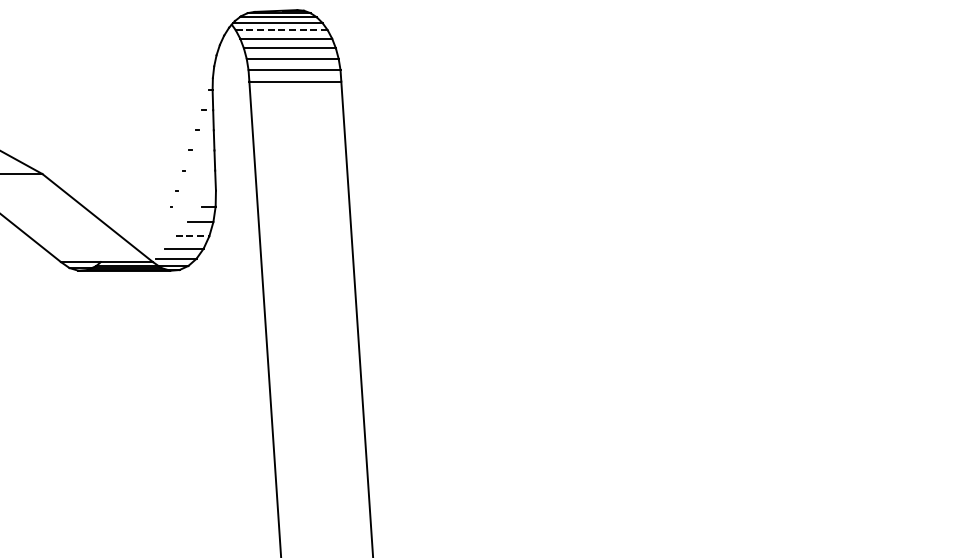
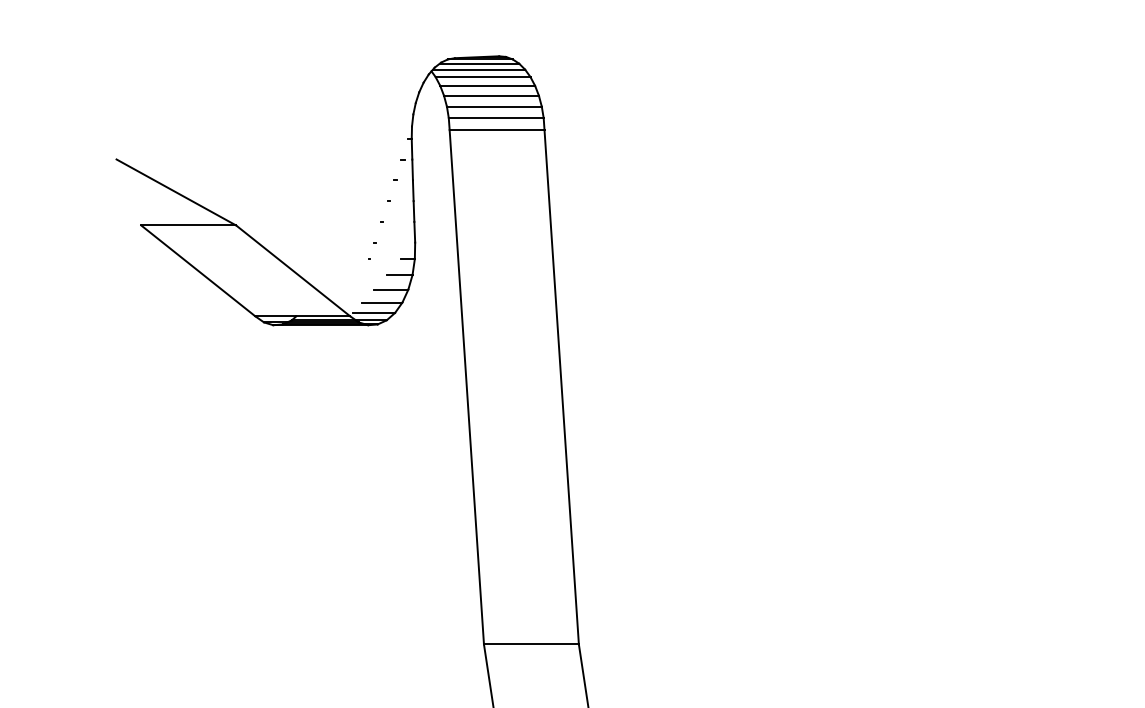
line: (282, 30) -> (483, 77), dashed -> solid
line: (193, 236) -> (391, 289), dashed -> solid

